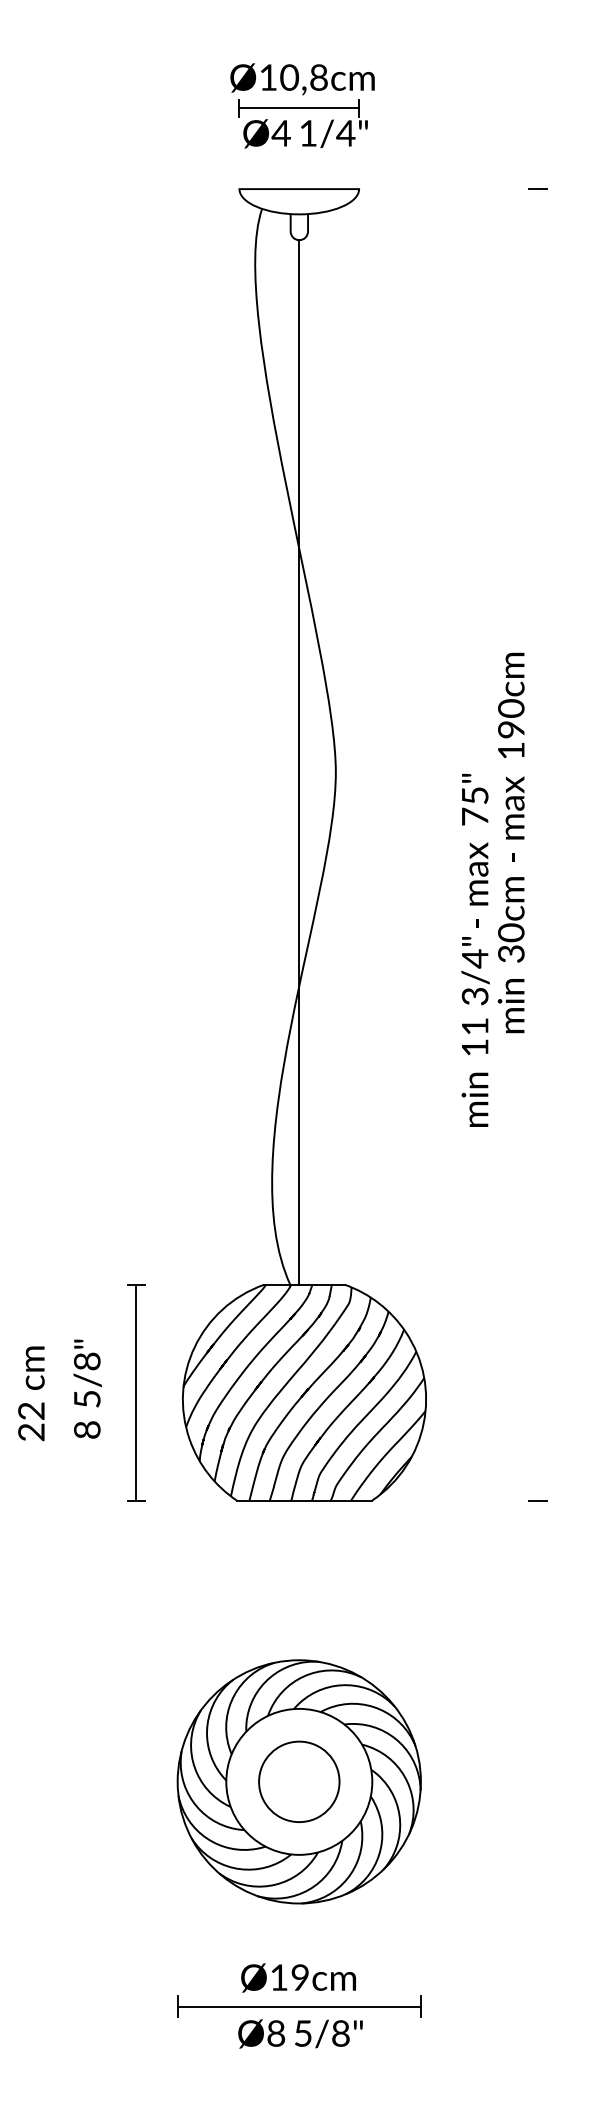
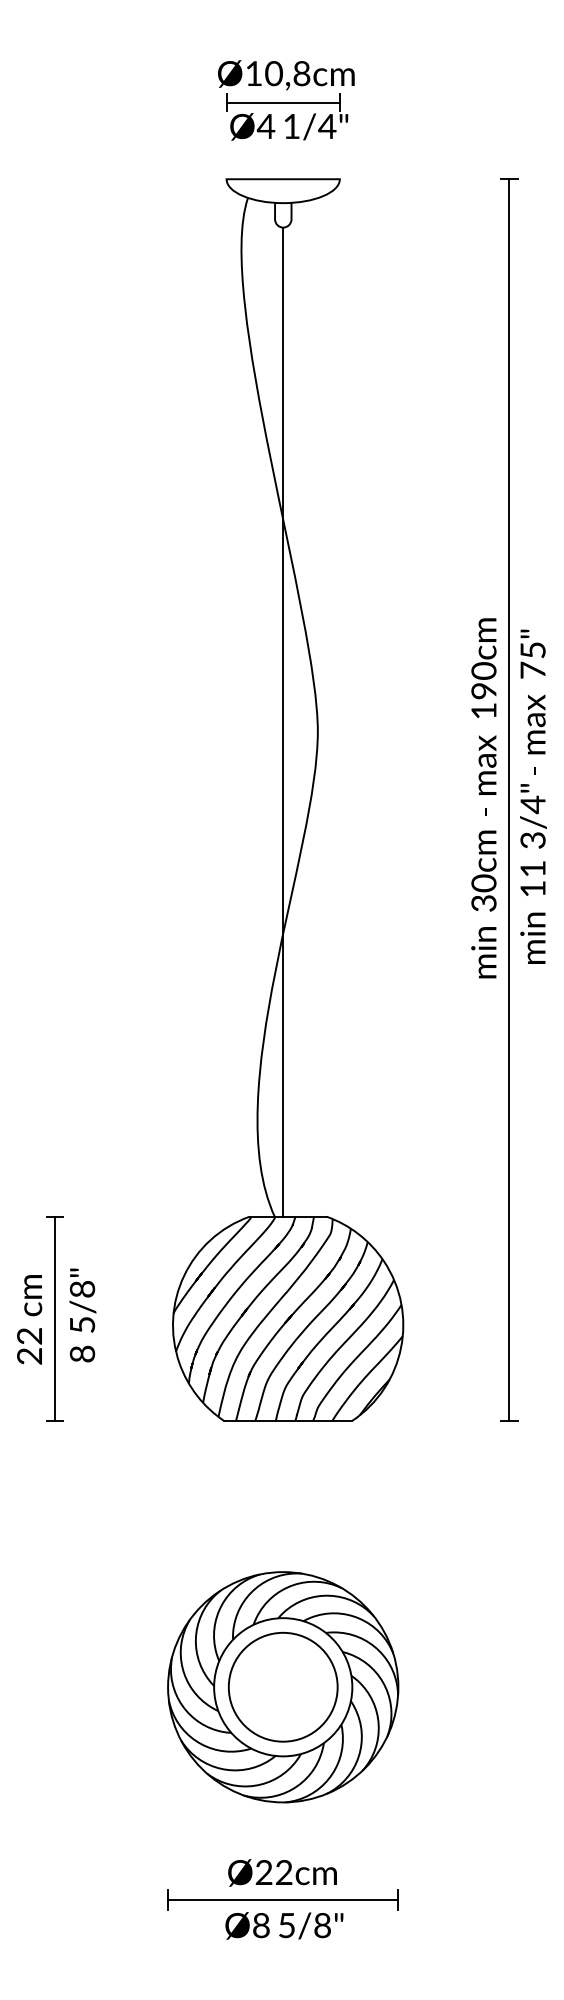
line: (538, 844) -> (509, 799), added
text: (475, 950) -> (533, 796), moved
part: (136, 1392) -> (55, 1318), moved
circle: (298, 1781) -> (282, 1686), size x1.43
text: (289, 1977) -> (273, 1872), Ø19cm -> Ø22cm

